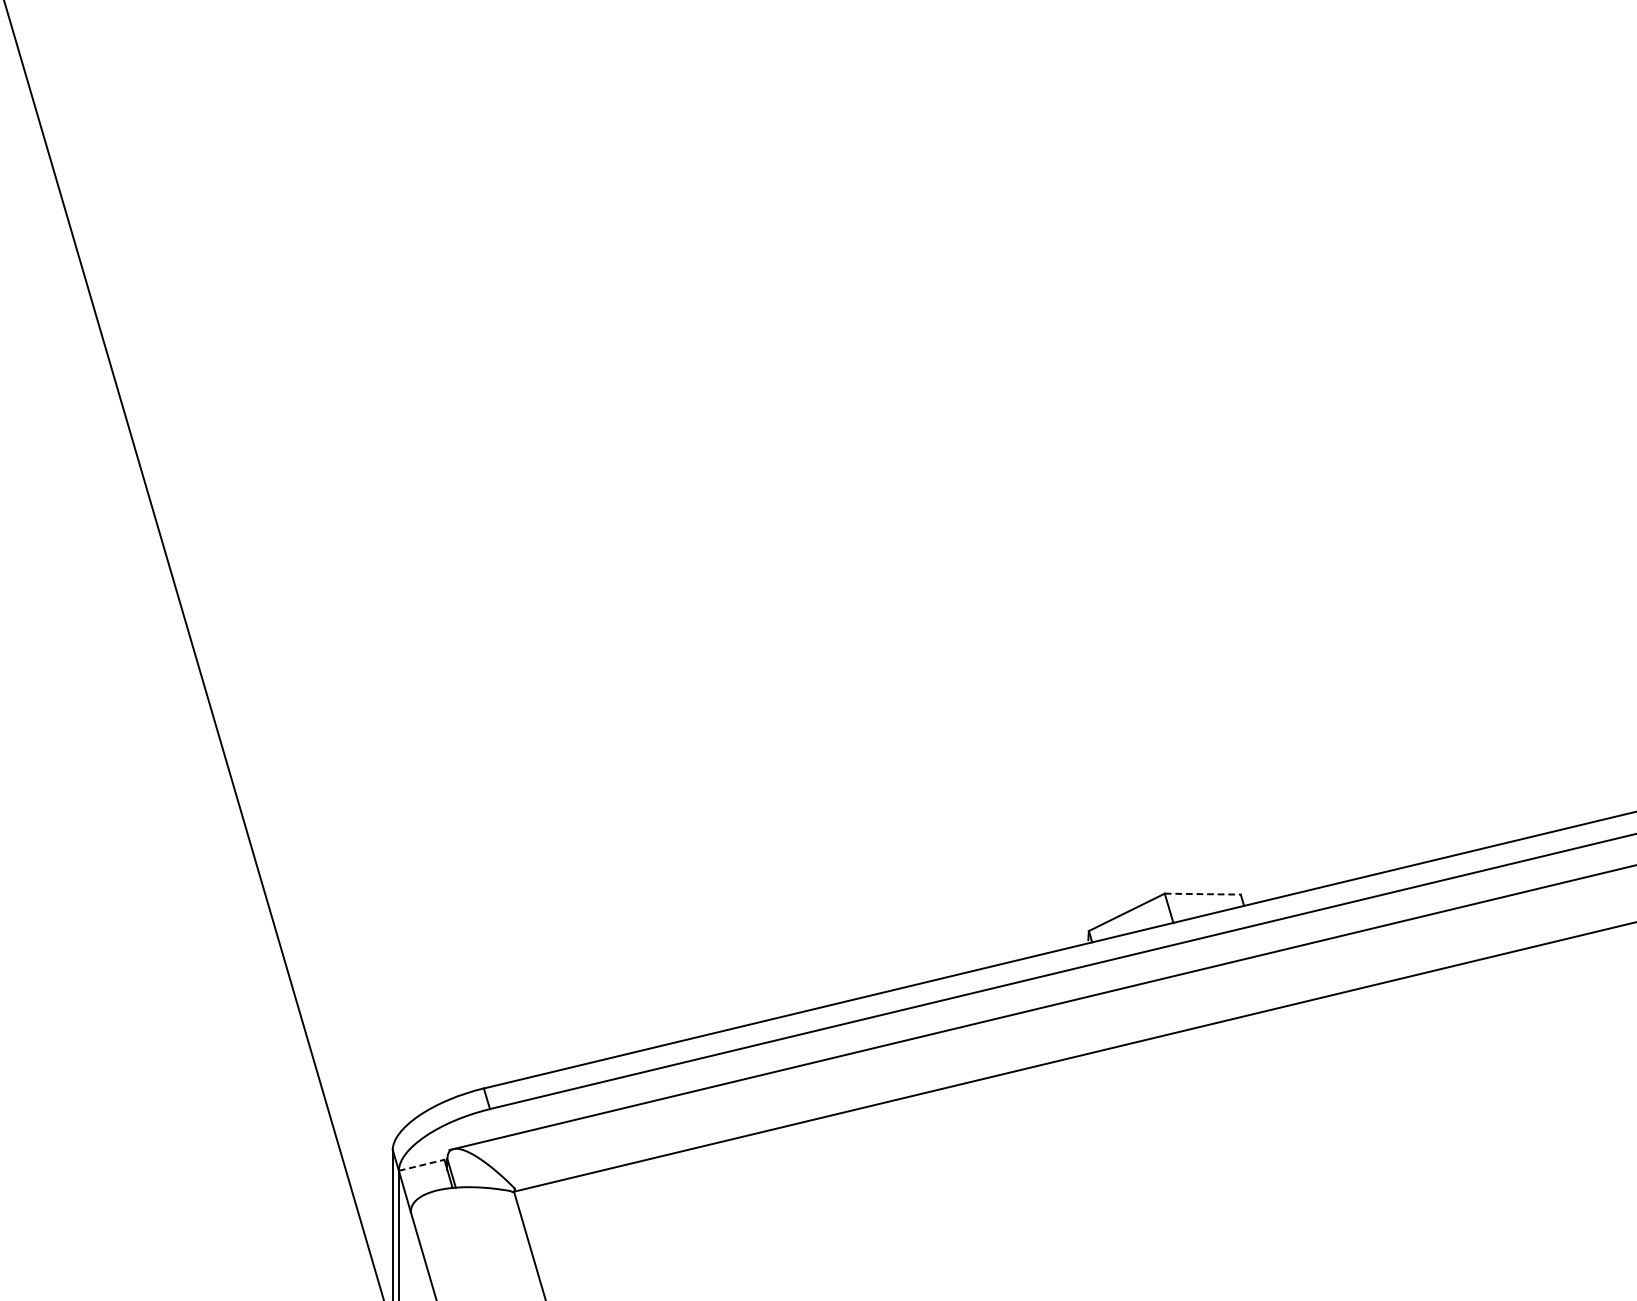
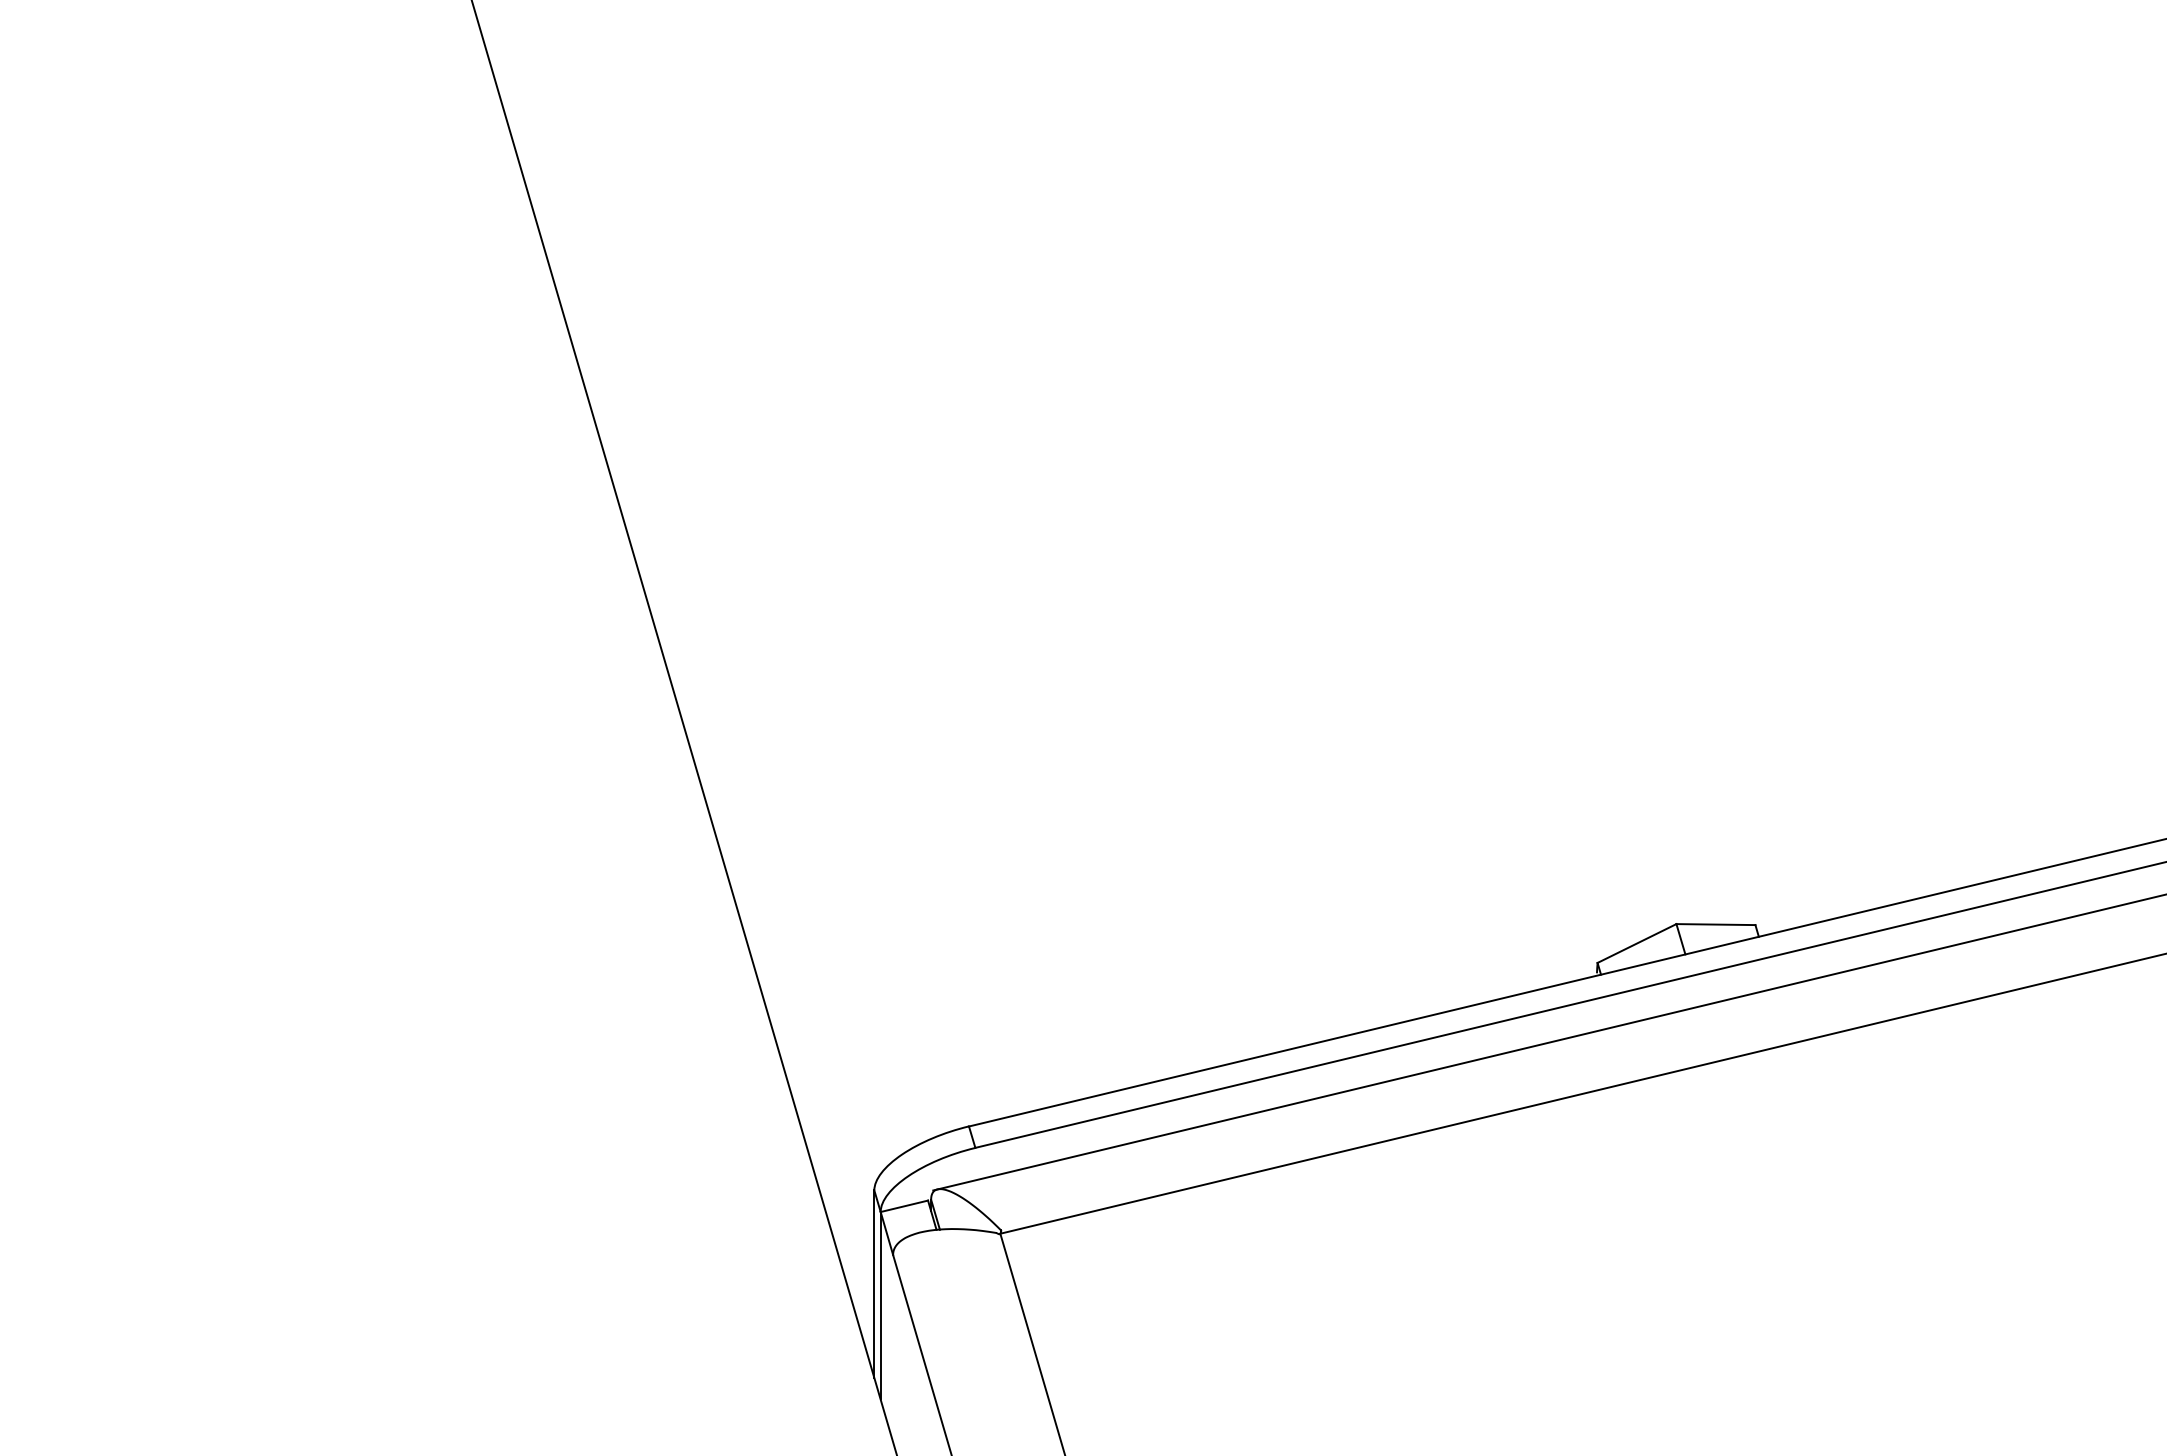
line: (1202, 894) -> (1715, 924), dashed -> solid
line: (421, 1165) -> (904, 1206), dashed -> solid

